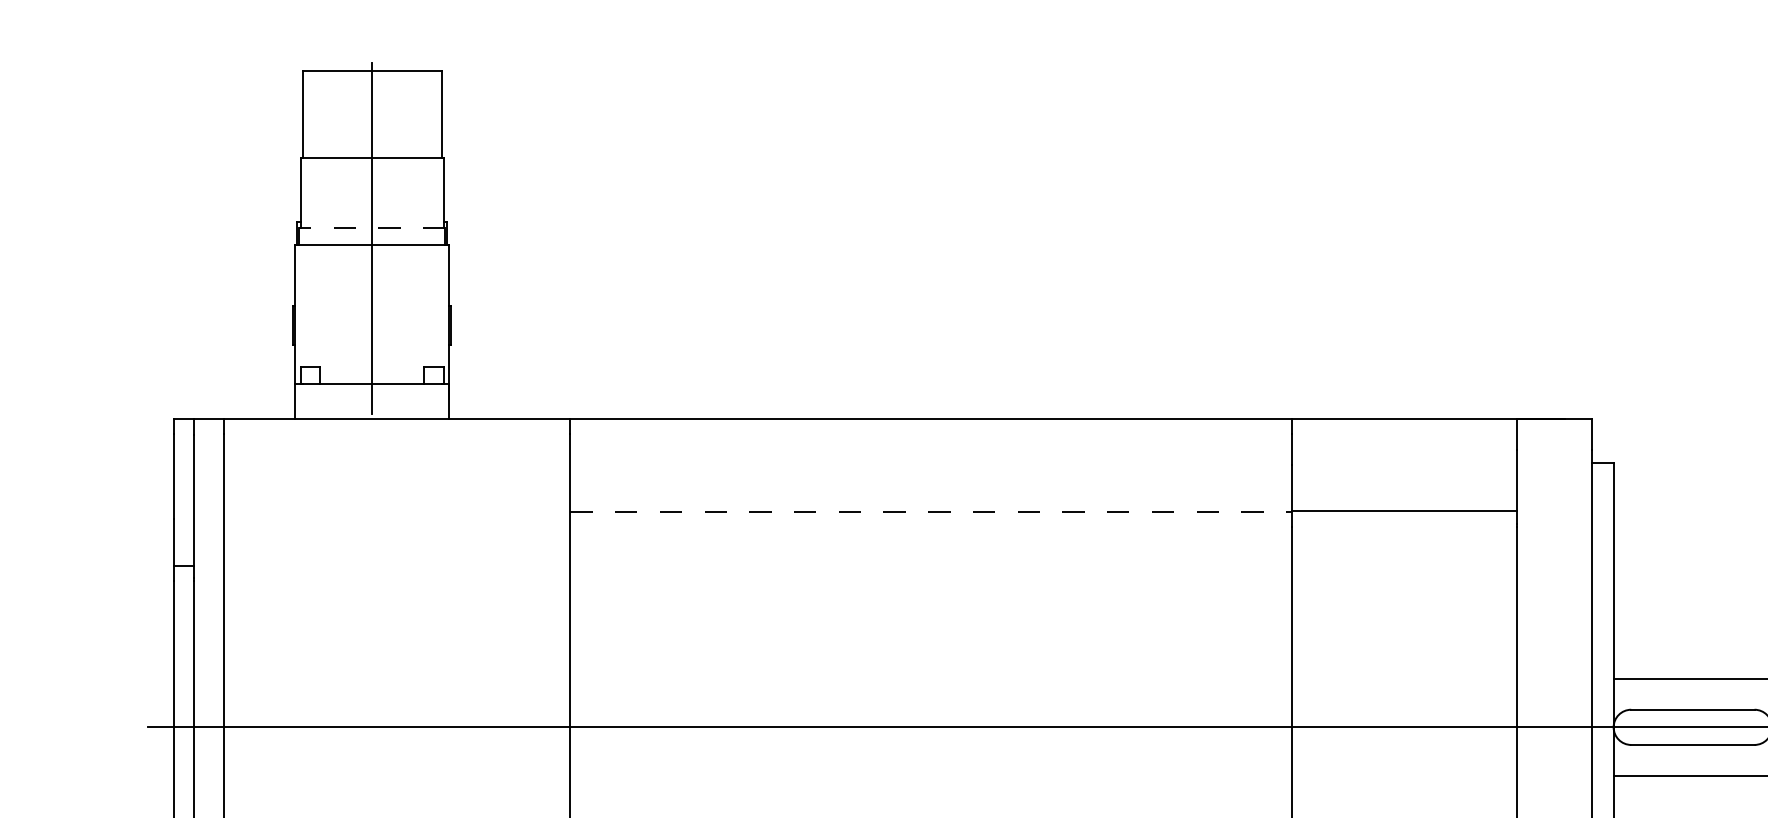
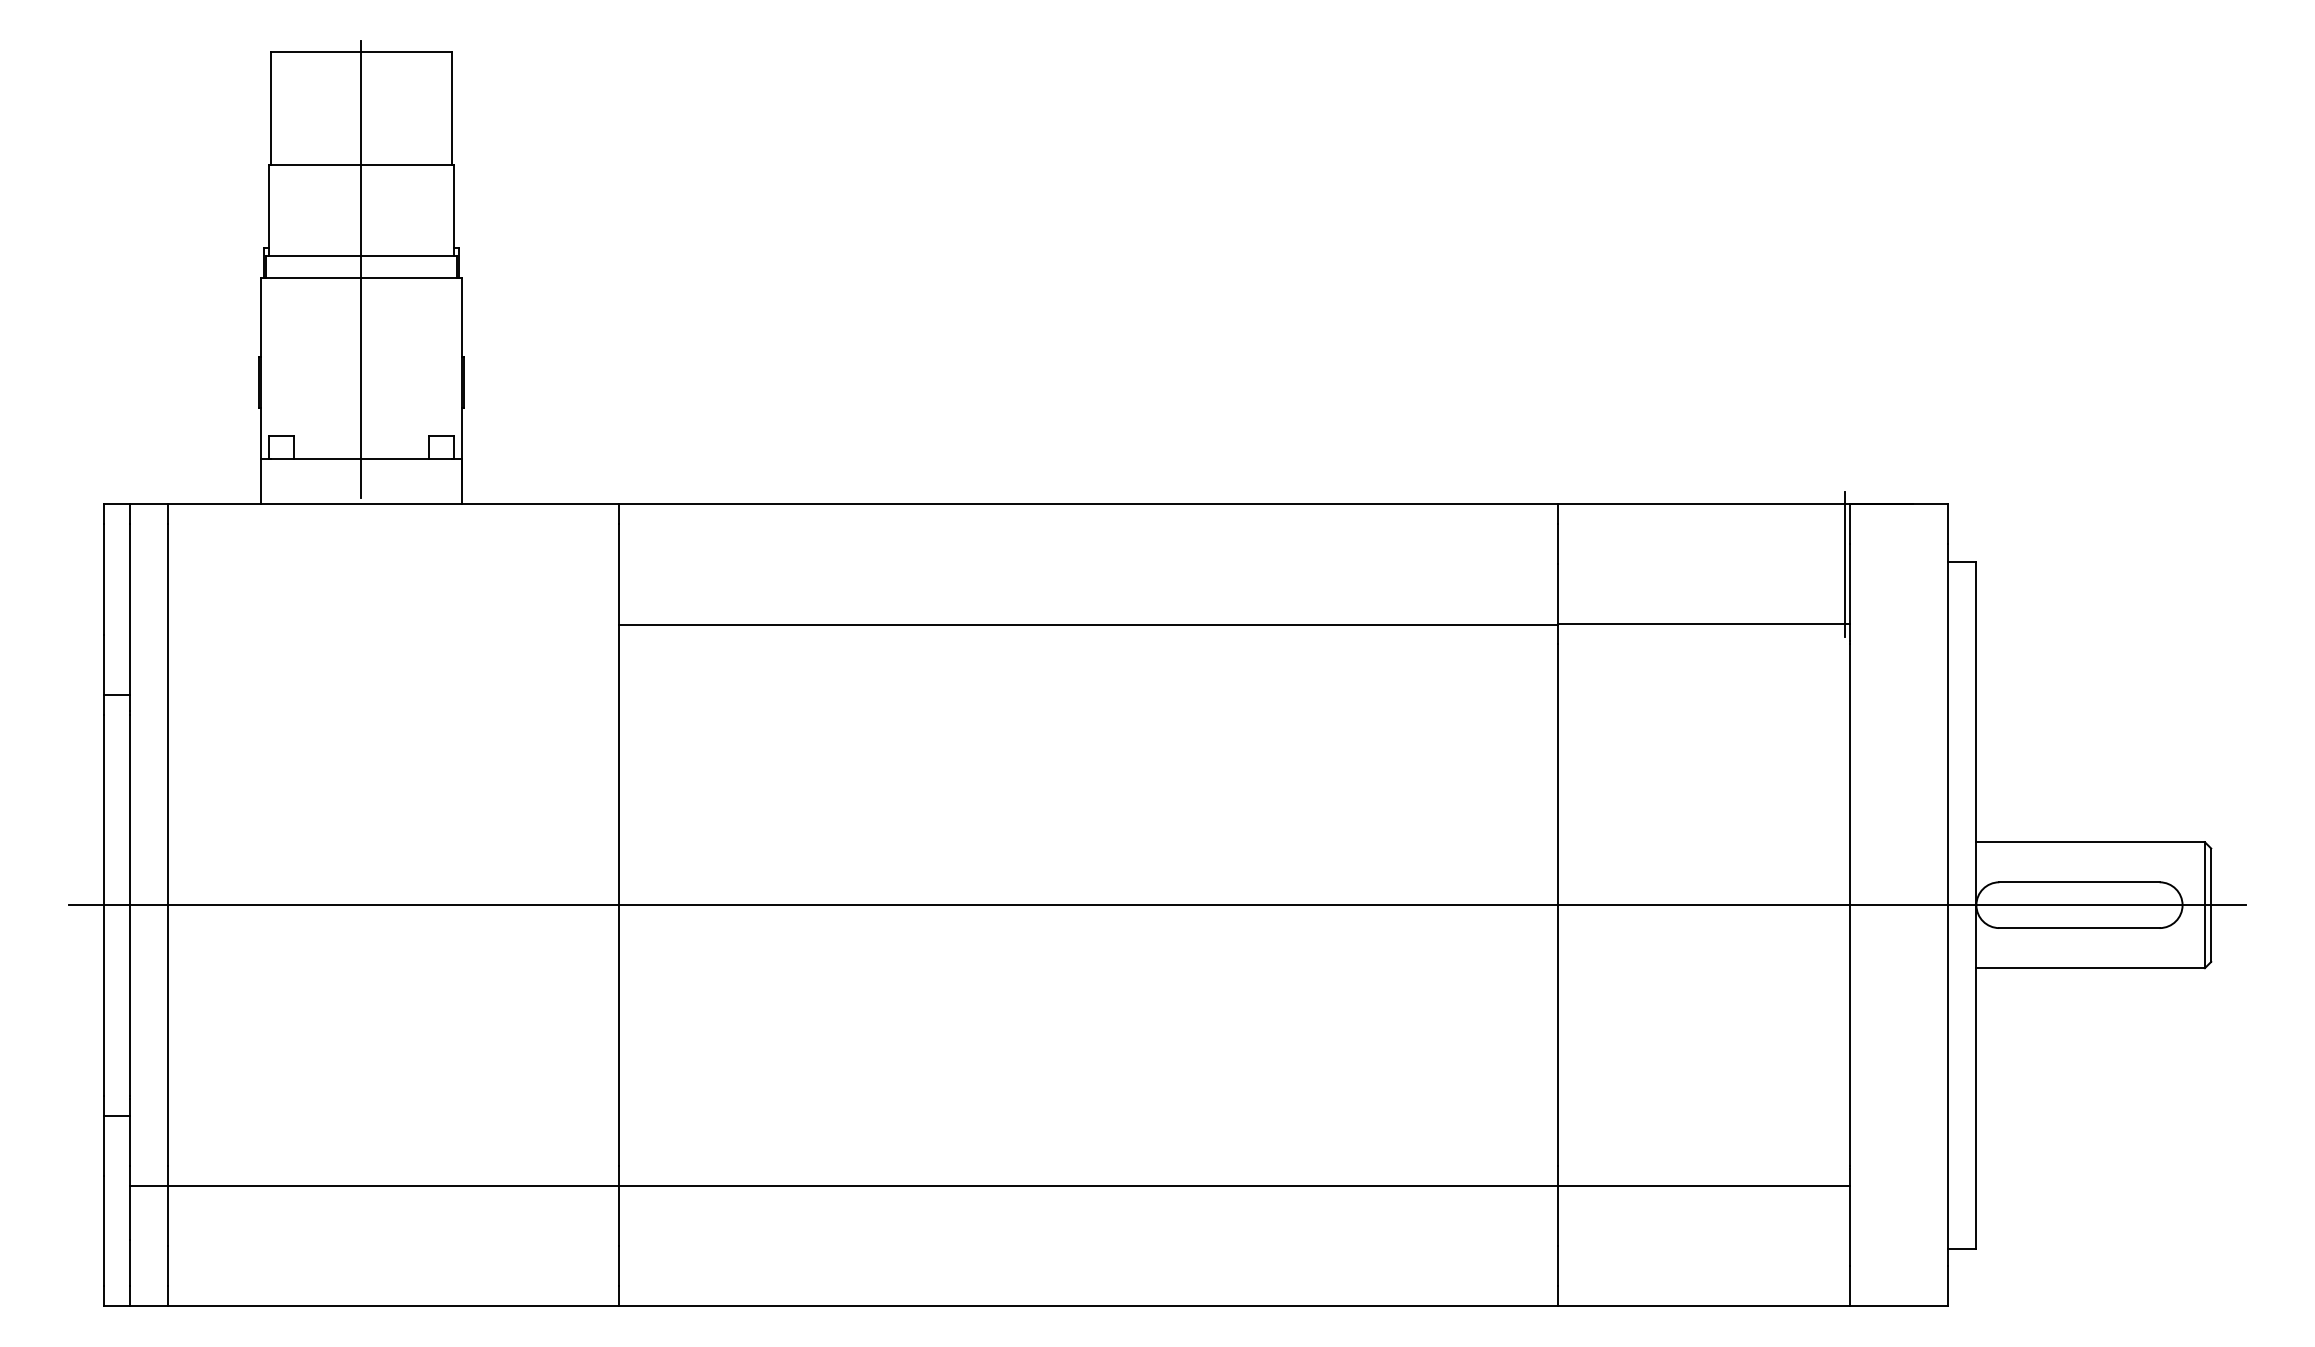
line: (371, 227) -> (360, 255), dashed -> solid
line: (1512, 464) -> (1844, 563), added
line: (931, 511) -> (1088, 624), dashed -> solid

